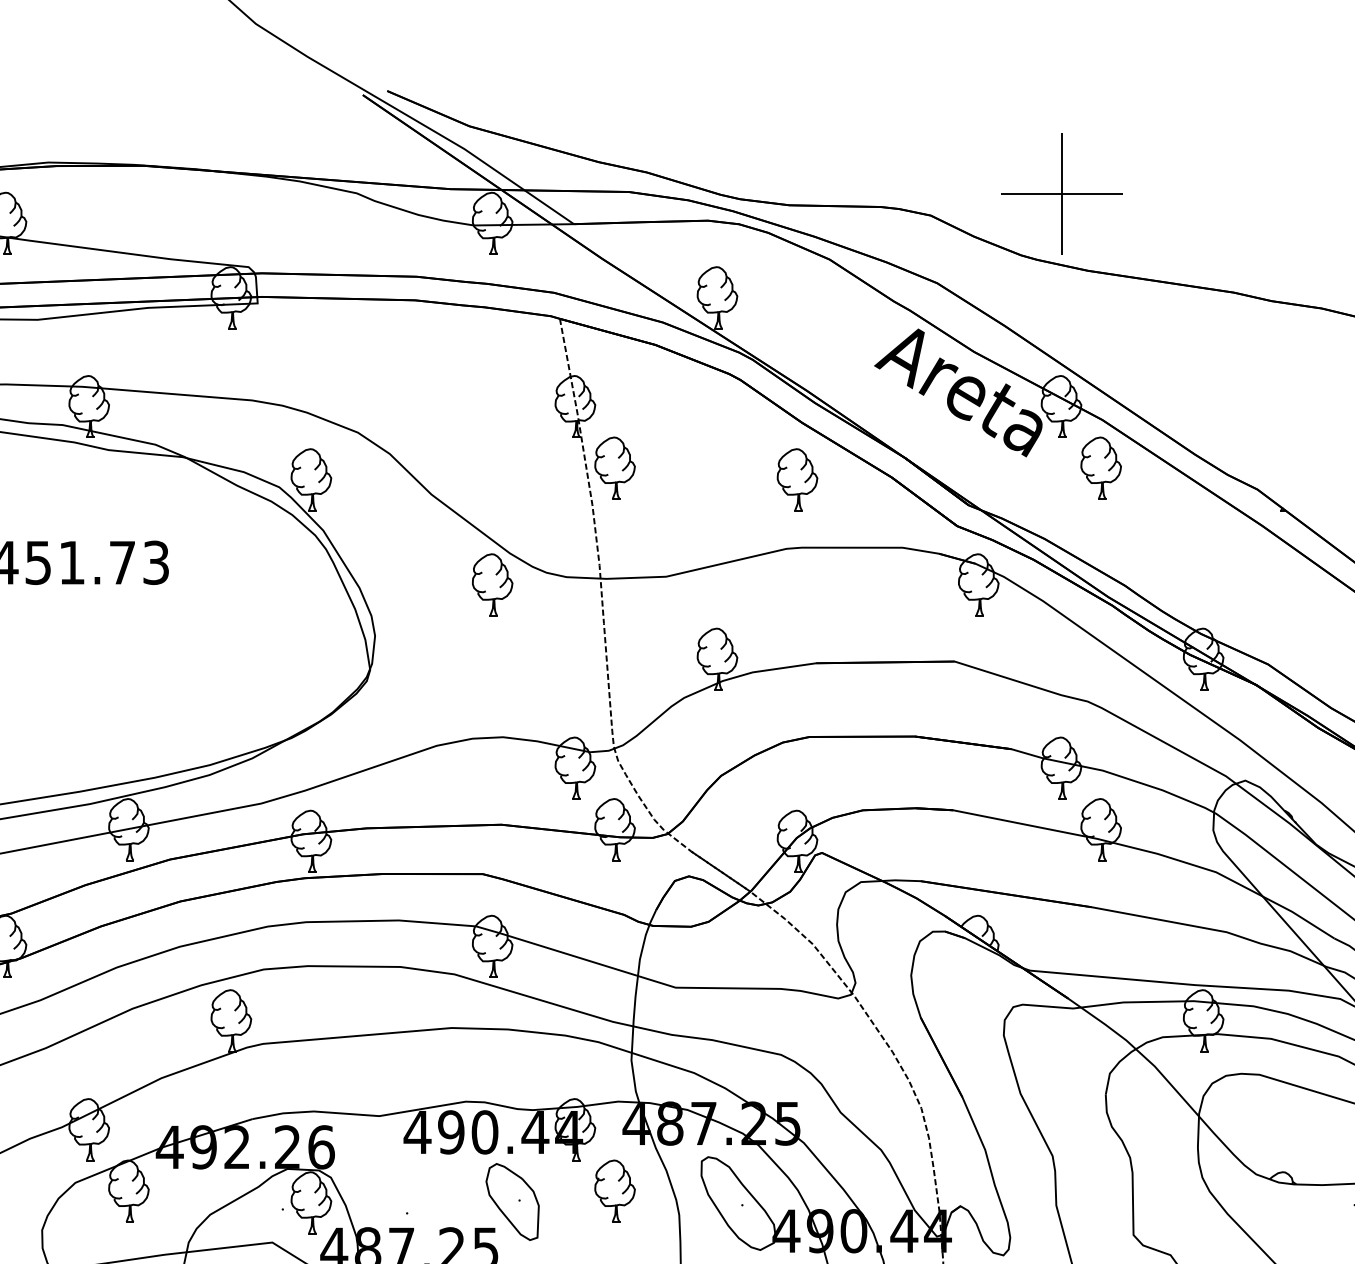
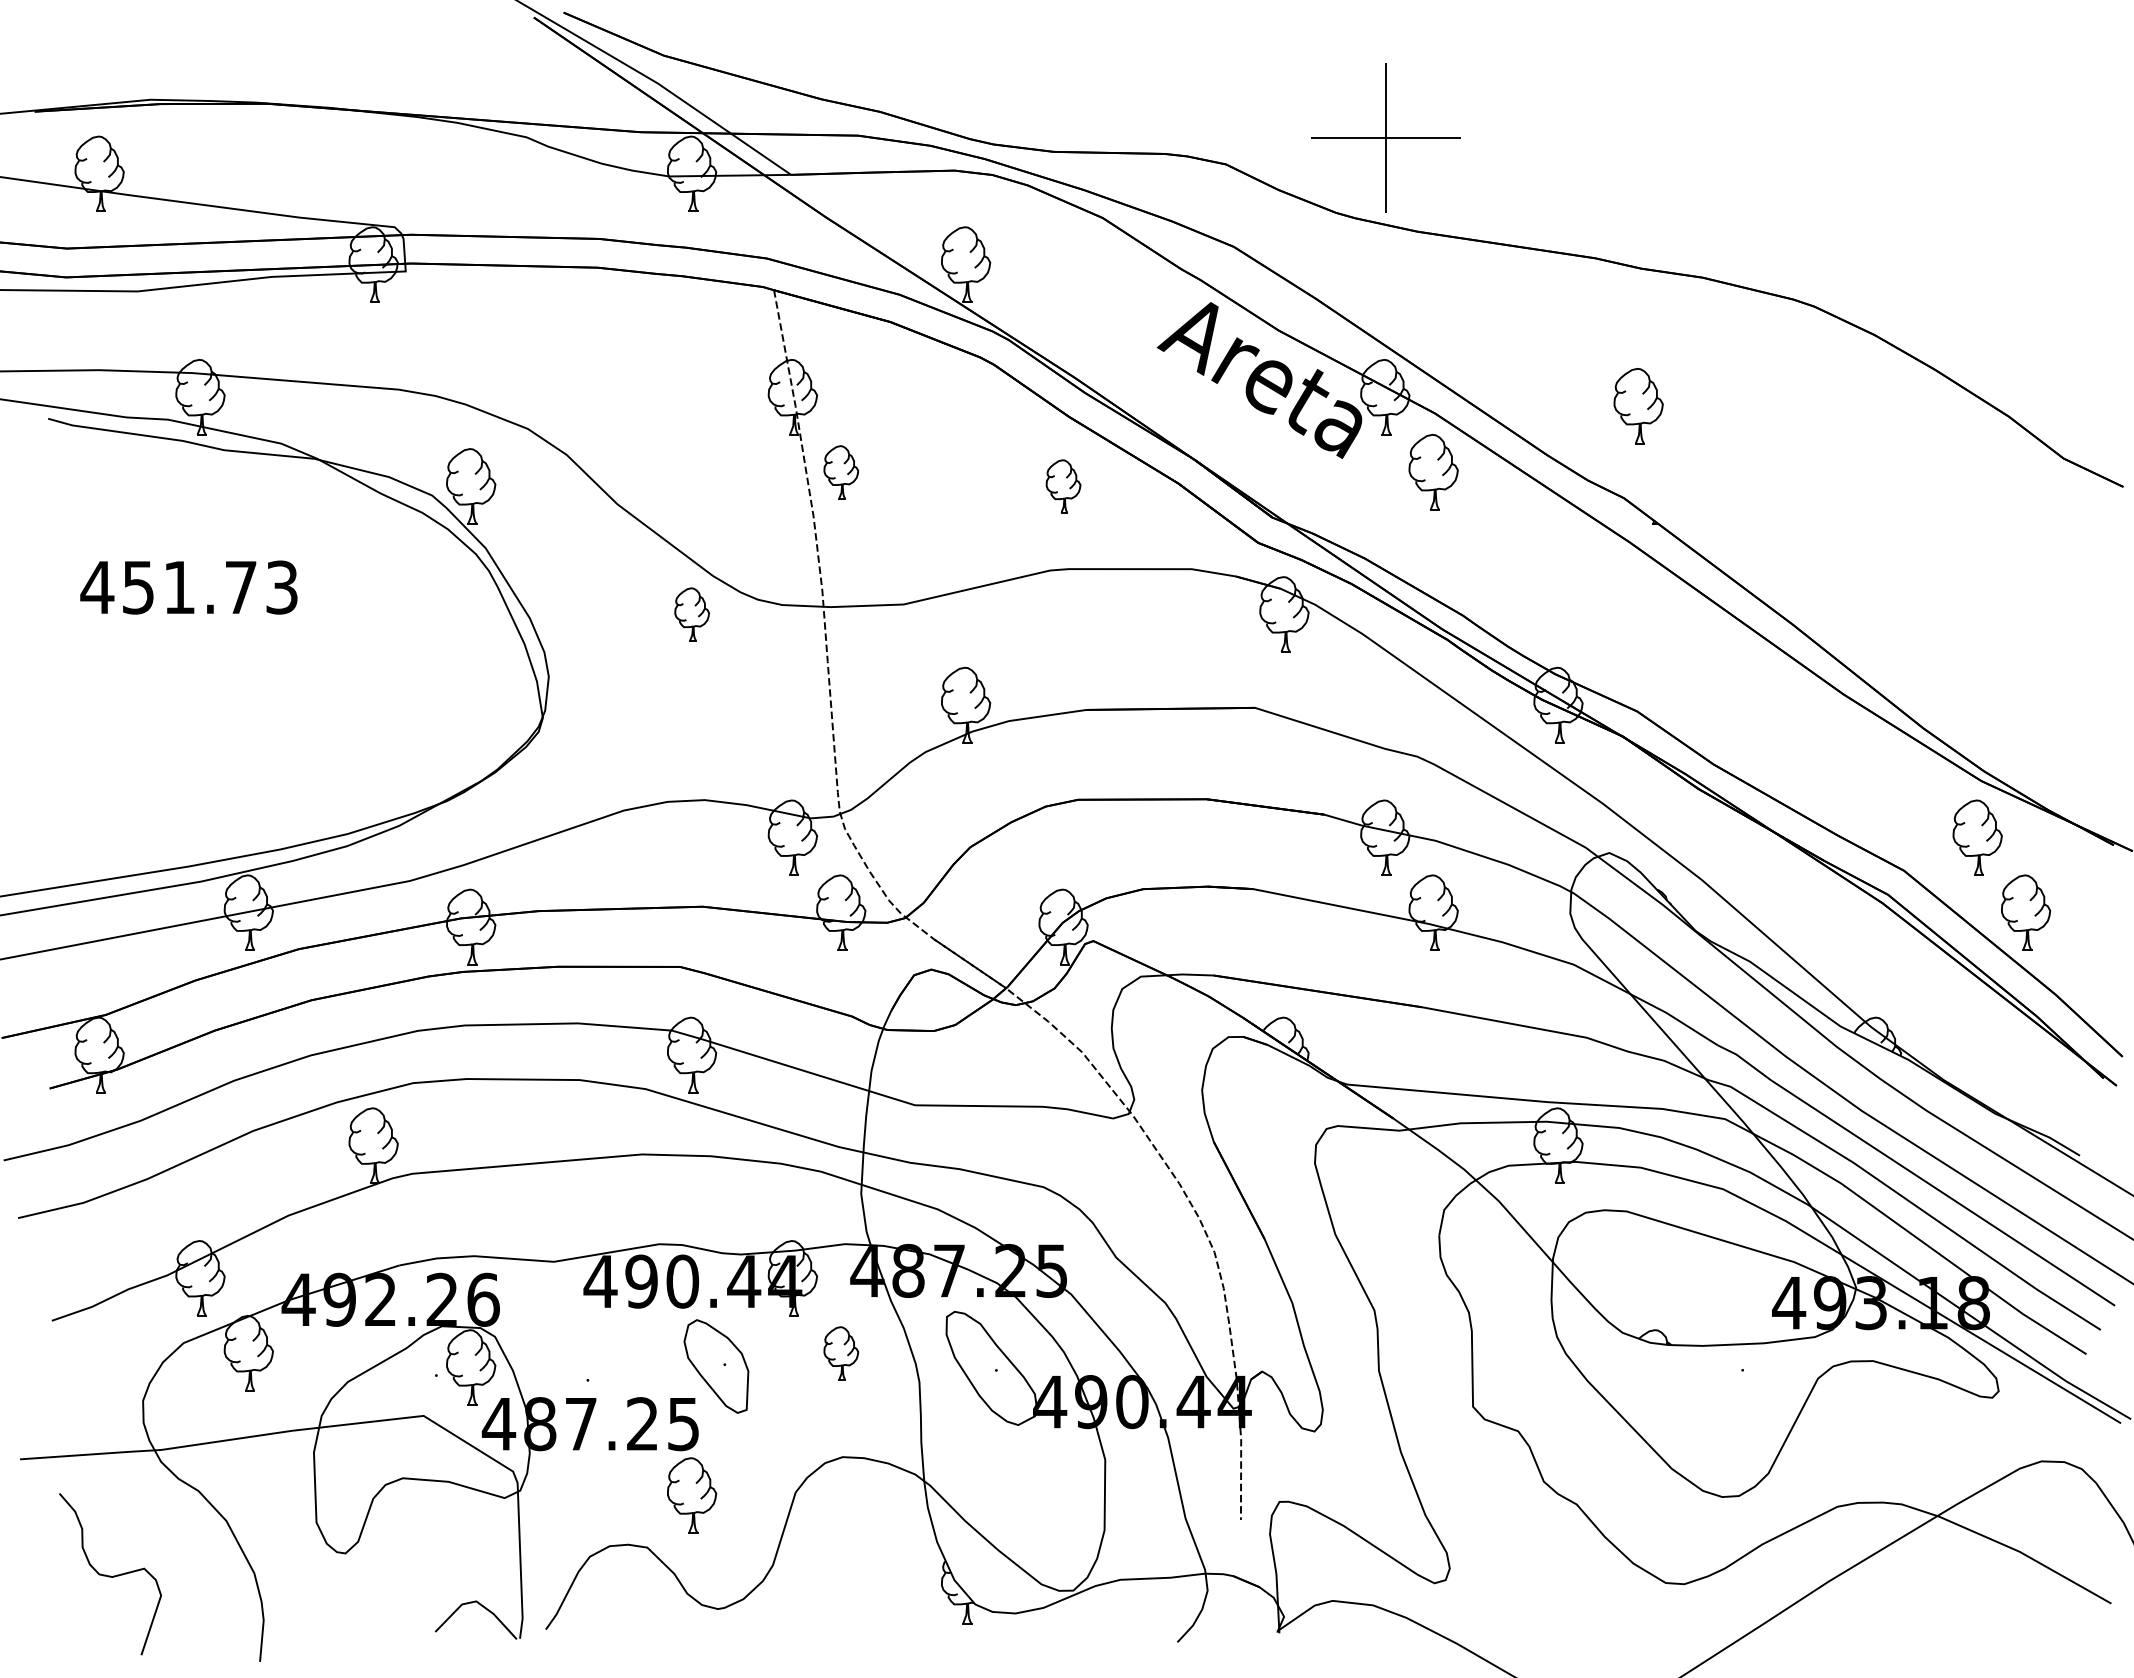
part: (1269, 414) -> (1638, 406), added
part: (615, 468) -> (841, 472), size x0.7
part: (797, 479) -> (1063, 486), size x0.7
part: (493, 584) -> (692, 614), size x0.7
part: (615, 1191) -> (841, 1353), size x0.7

